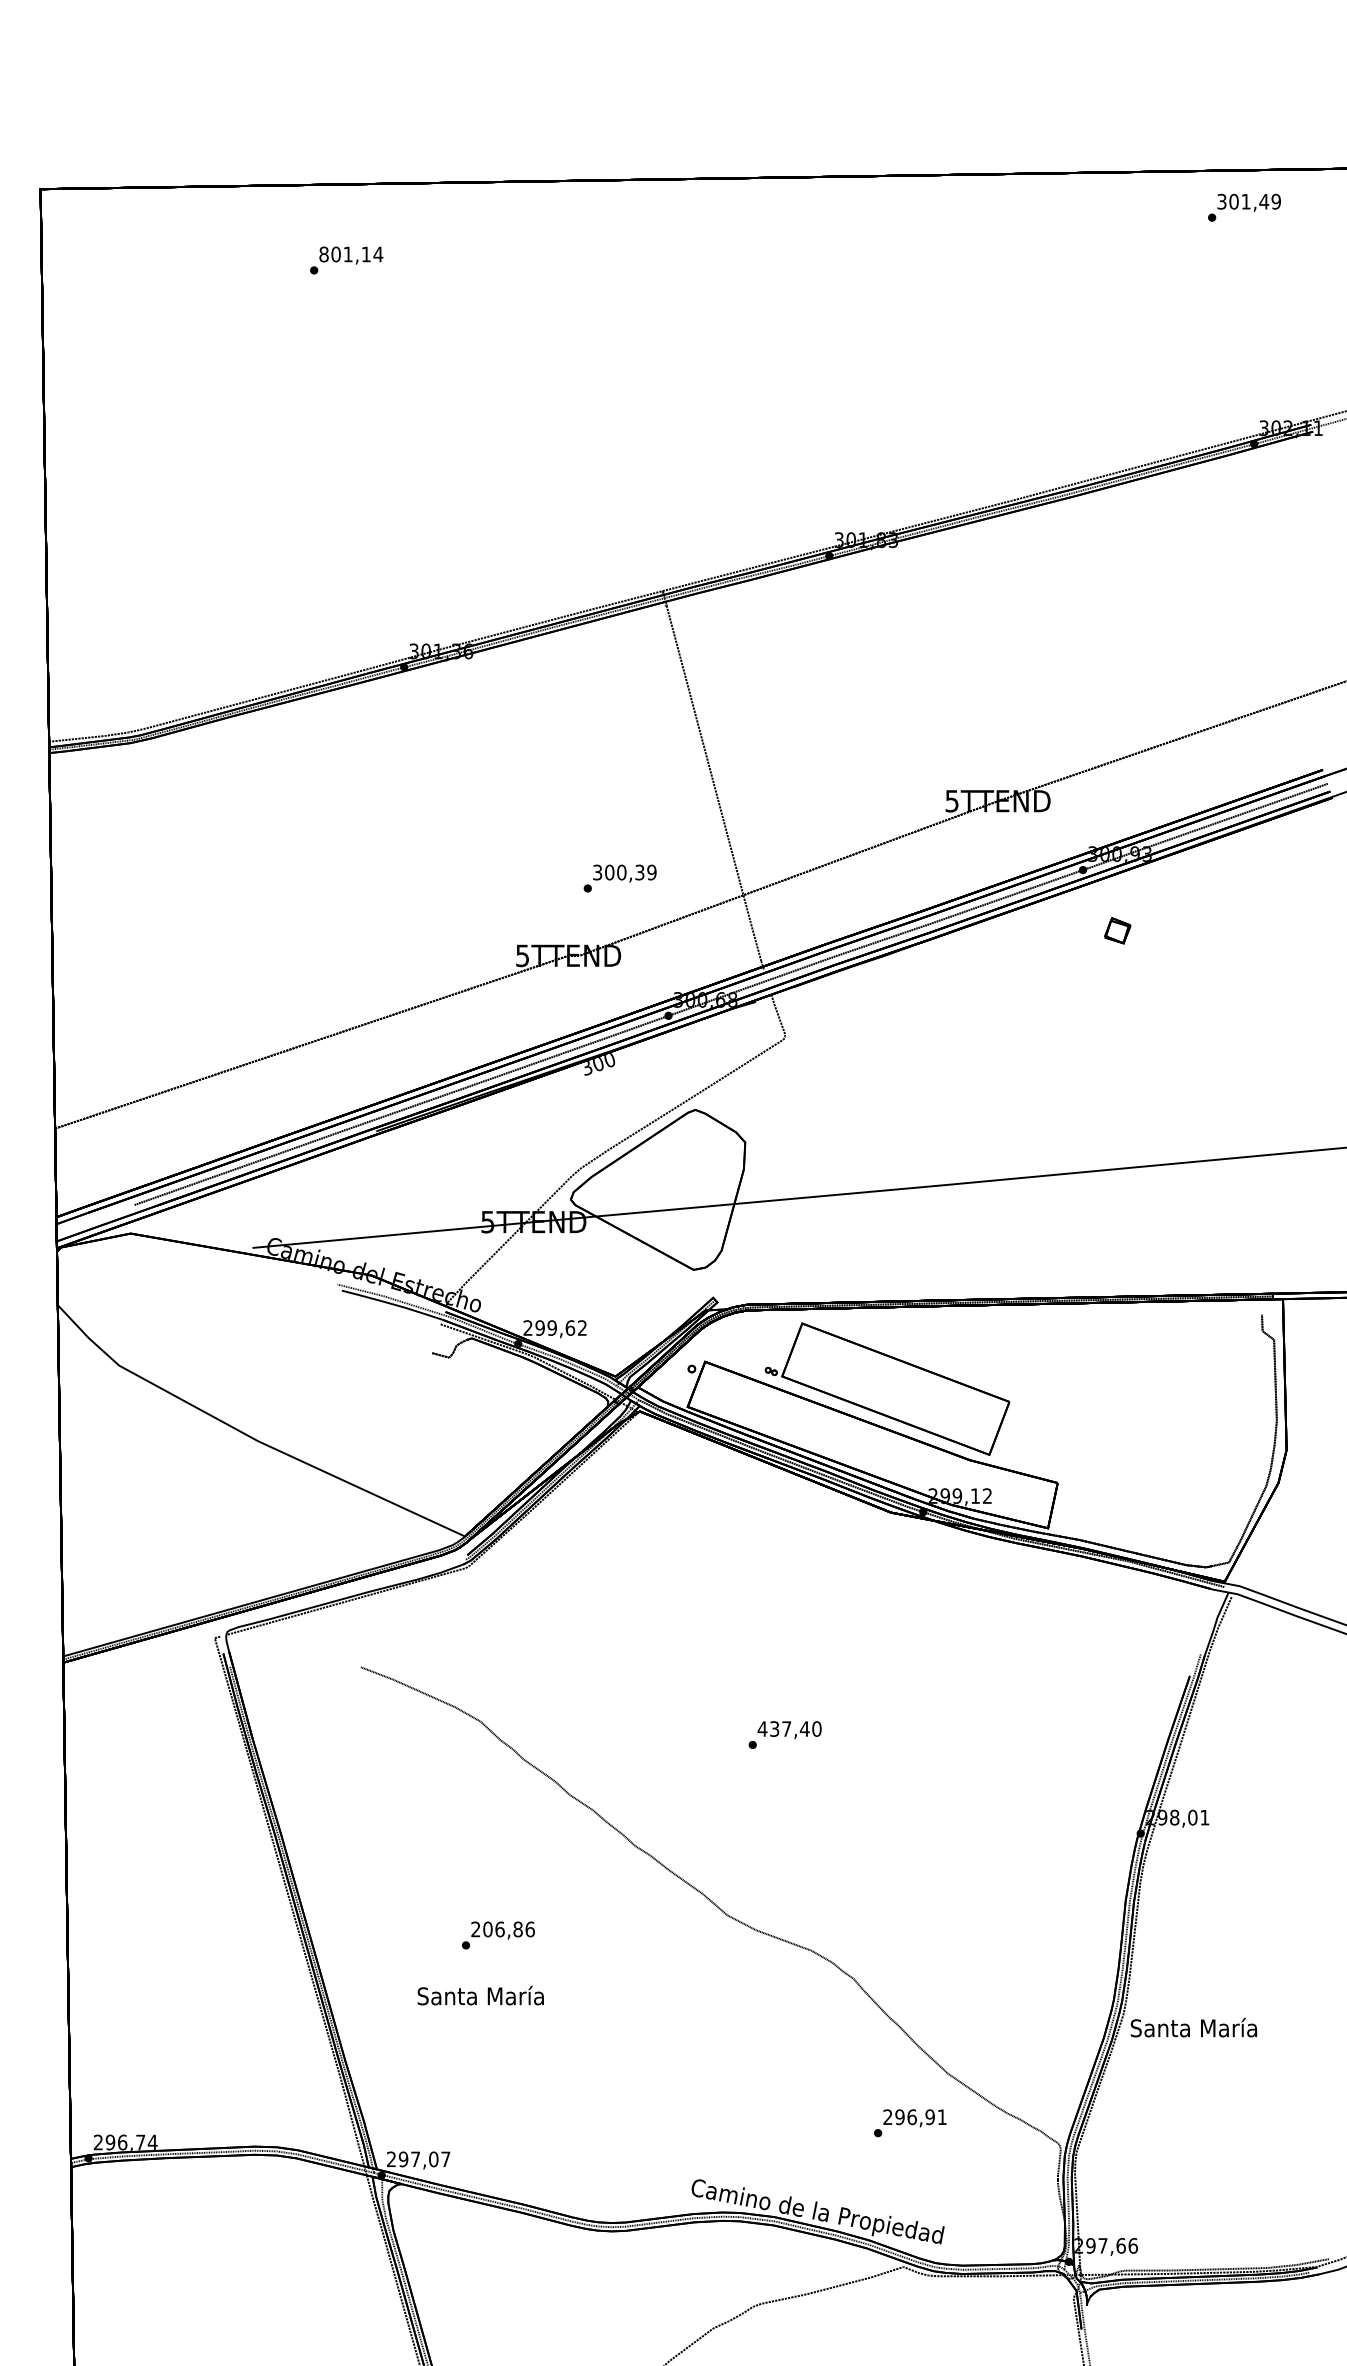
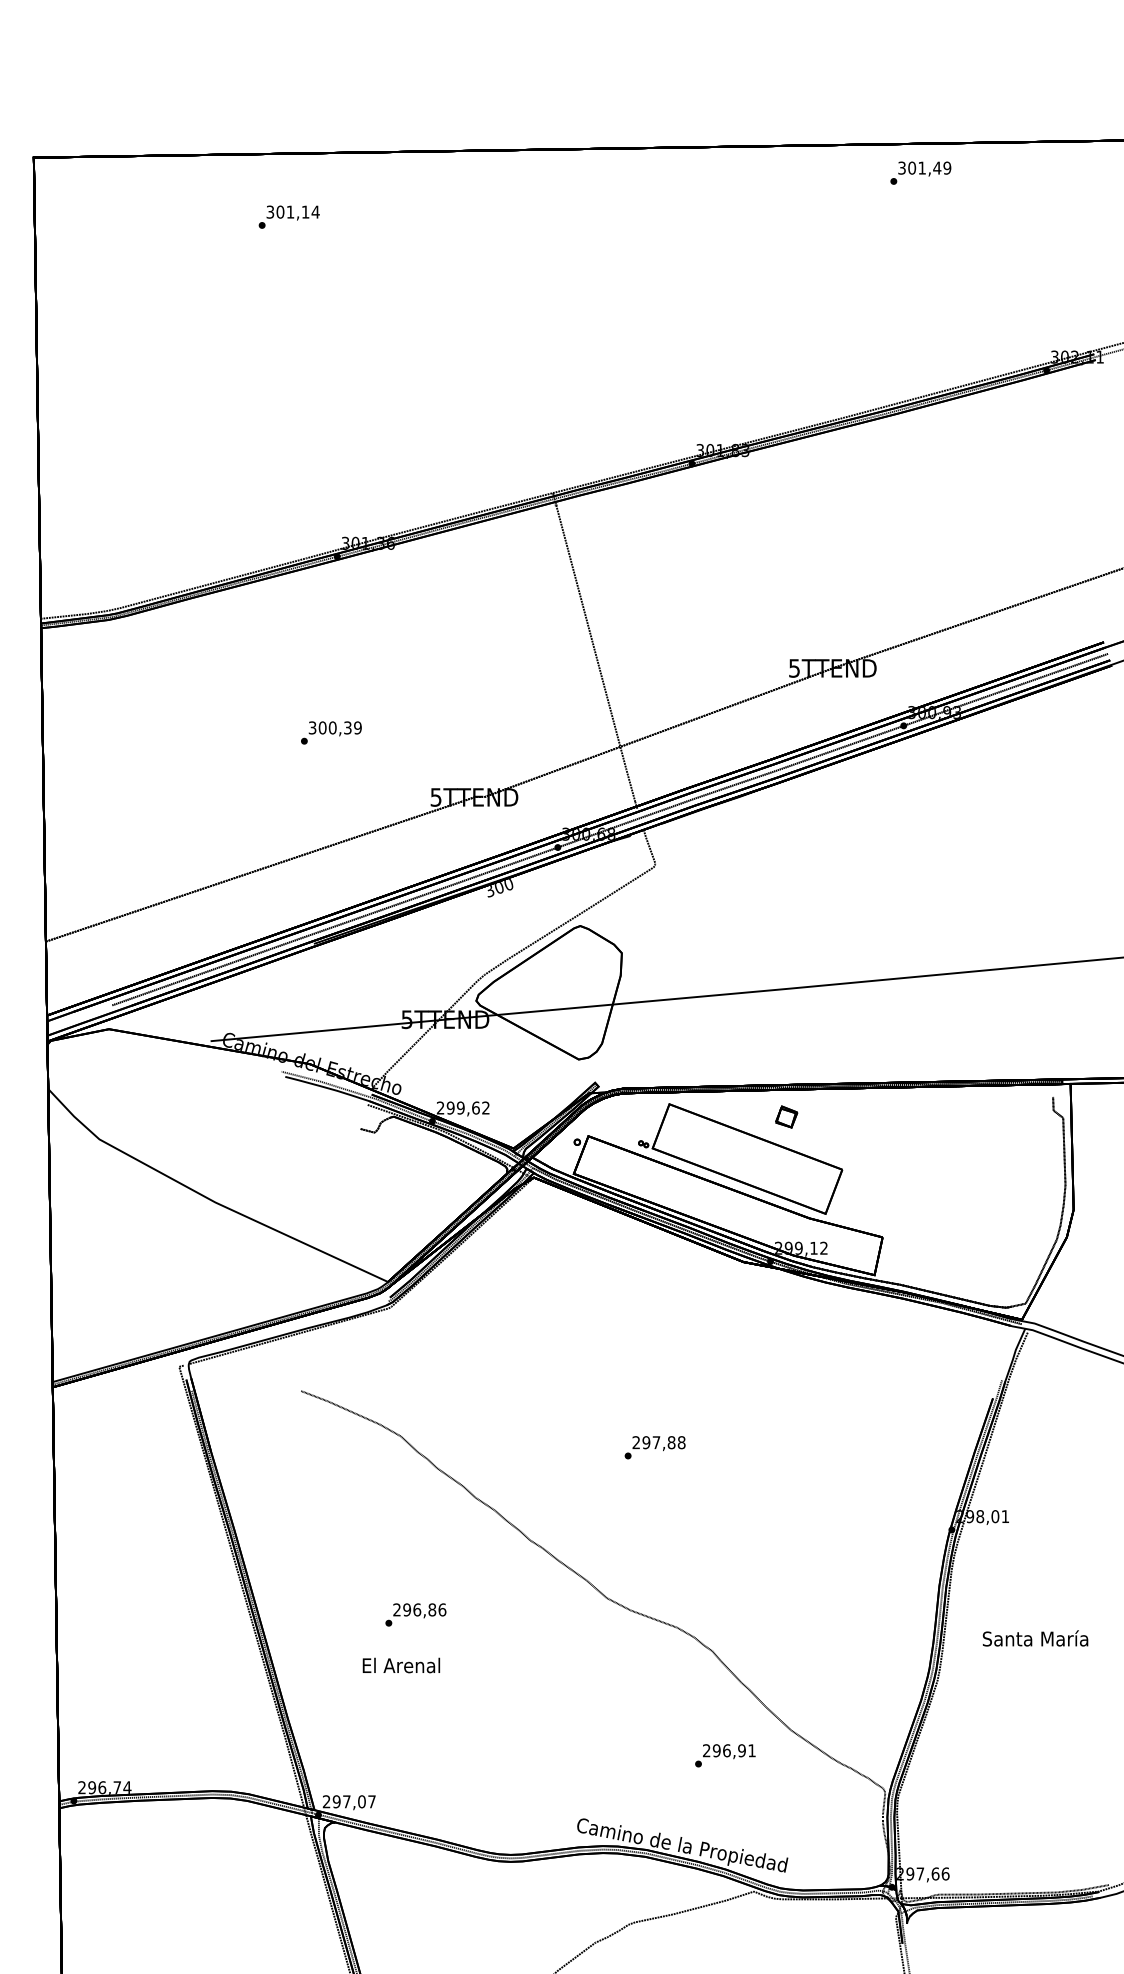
text: (1244, 207) -> (920, 172), moved
text: (323, 254) -> (269, 212), 801,14 -> 301,14
text: (619, 878) -> (330, 732), moved
part: (1117, 930) -> (786, 1116), moved
text: (789, 1728) -> (658, 1442), 437,40 -> 297,88
text: (487, 1929) -> (406, 1609), 206,86 -> 296,86
text: (480, 1995) -> (400, 1665), Santa María -> El Arenal
text: (1193, 2027) -> (1035, 1638), moved
text: (910, 2123) -> (725, 1755), moved

